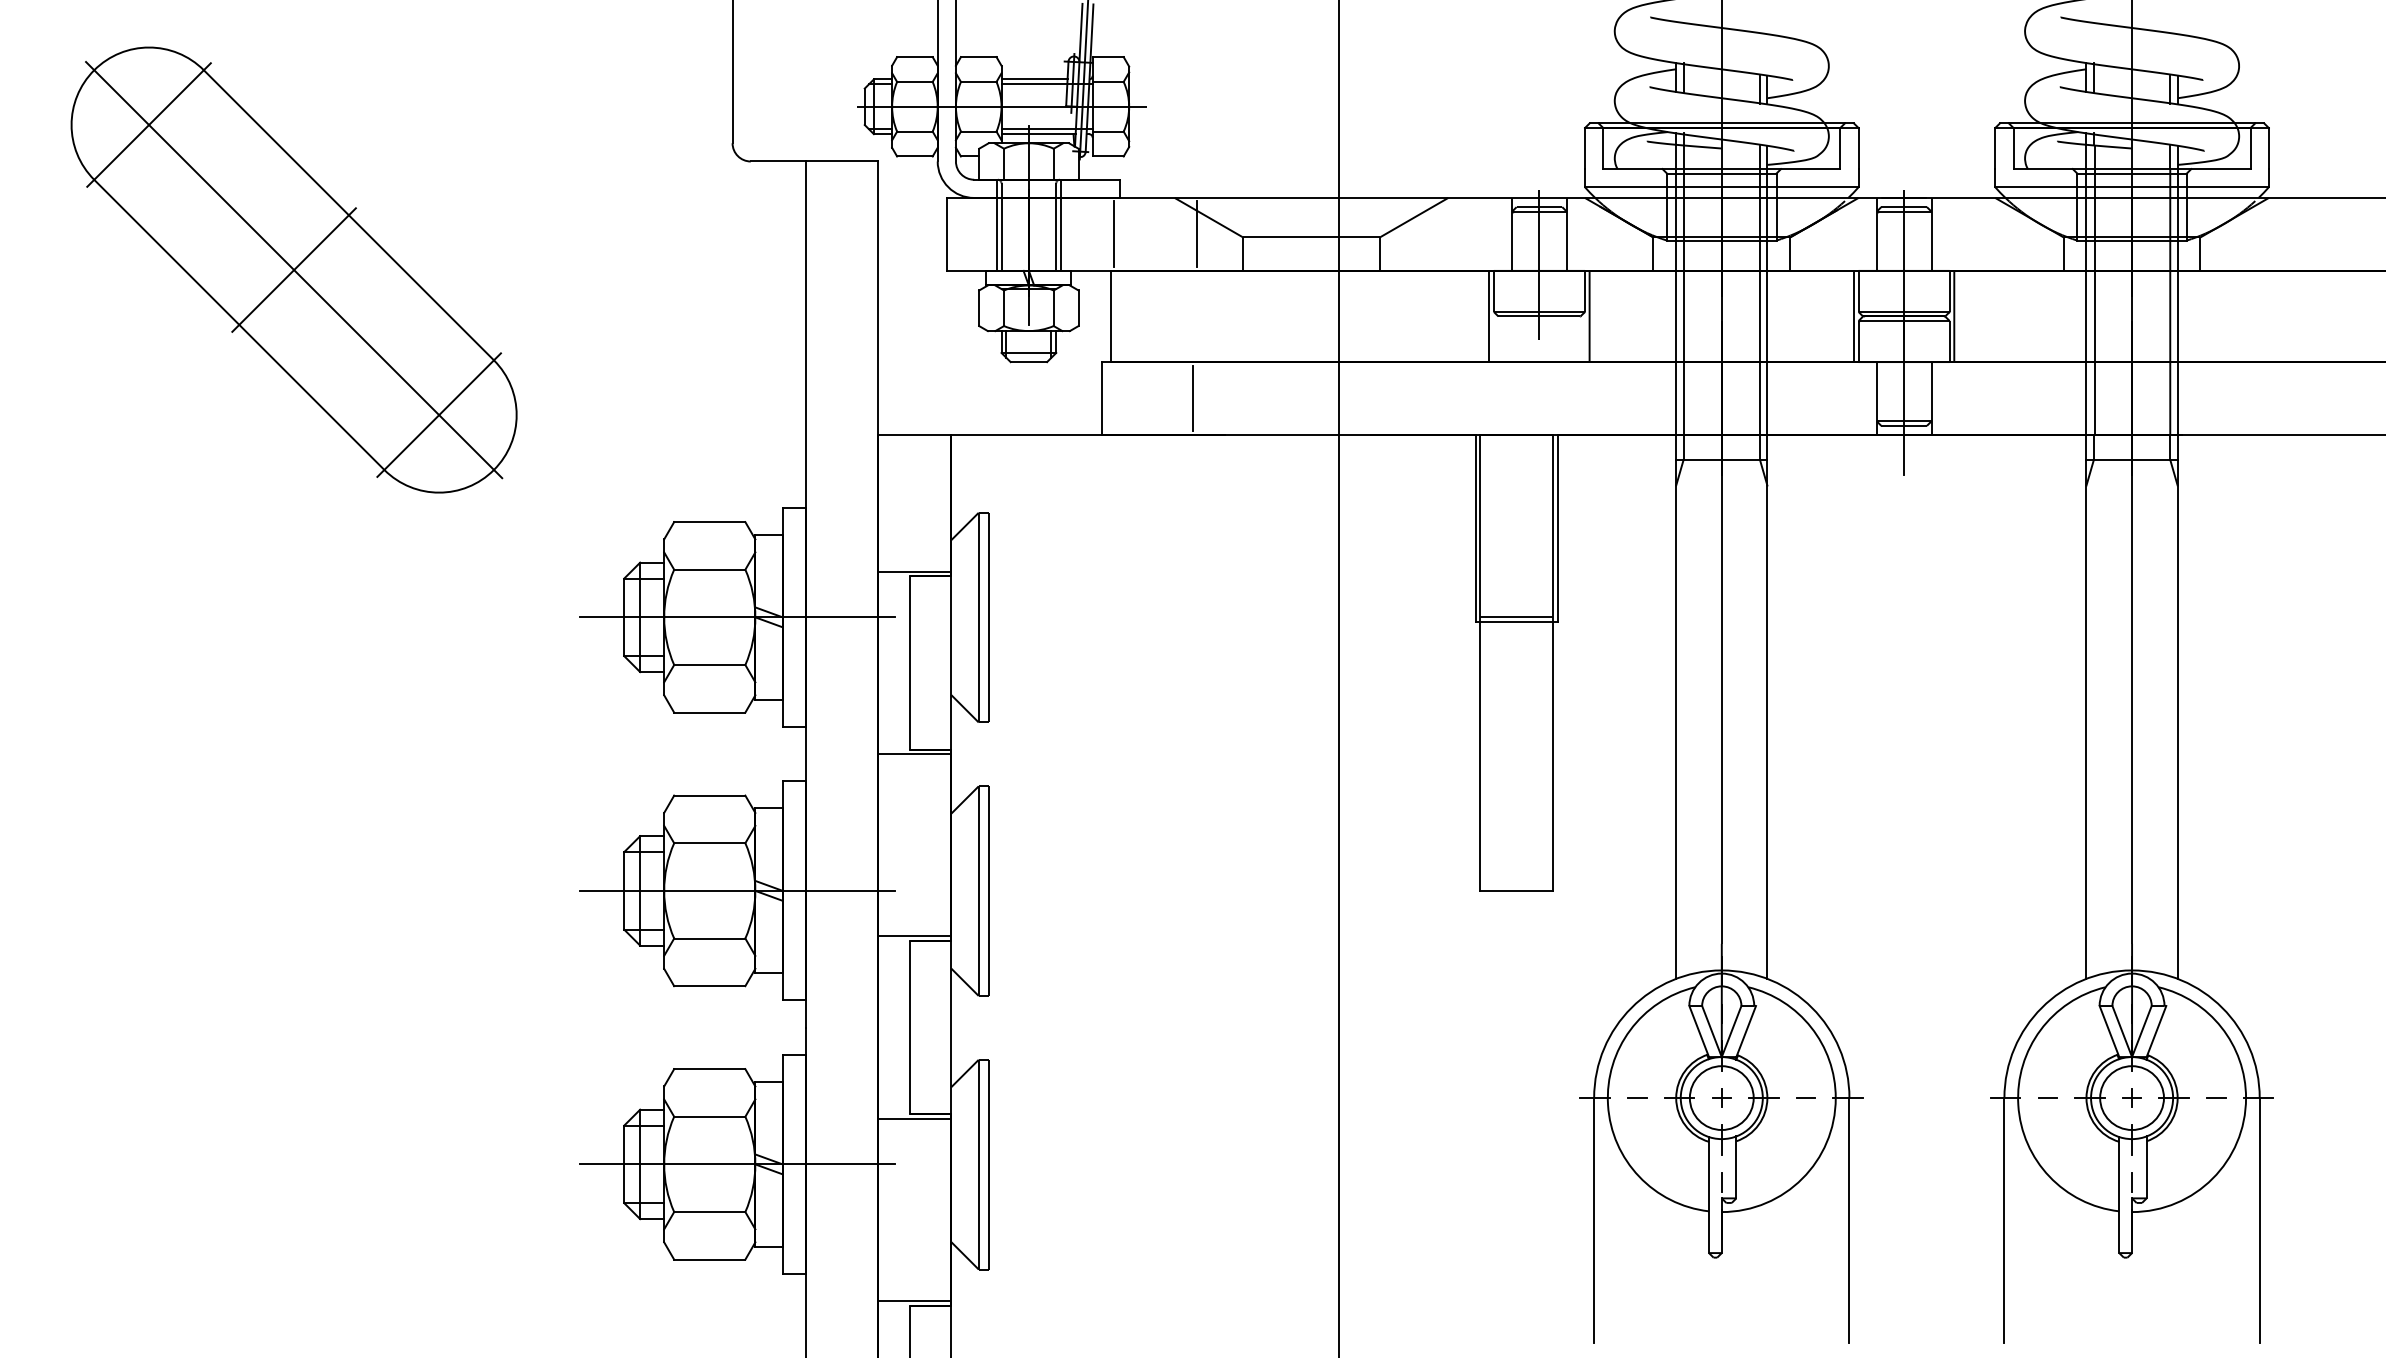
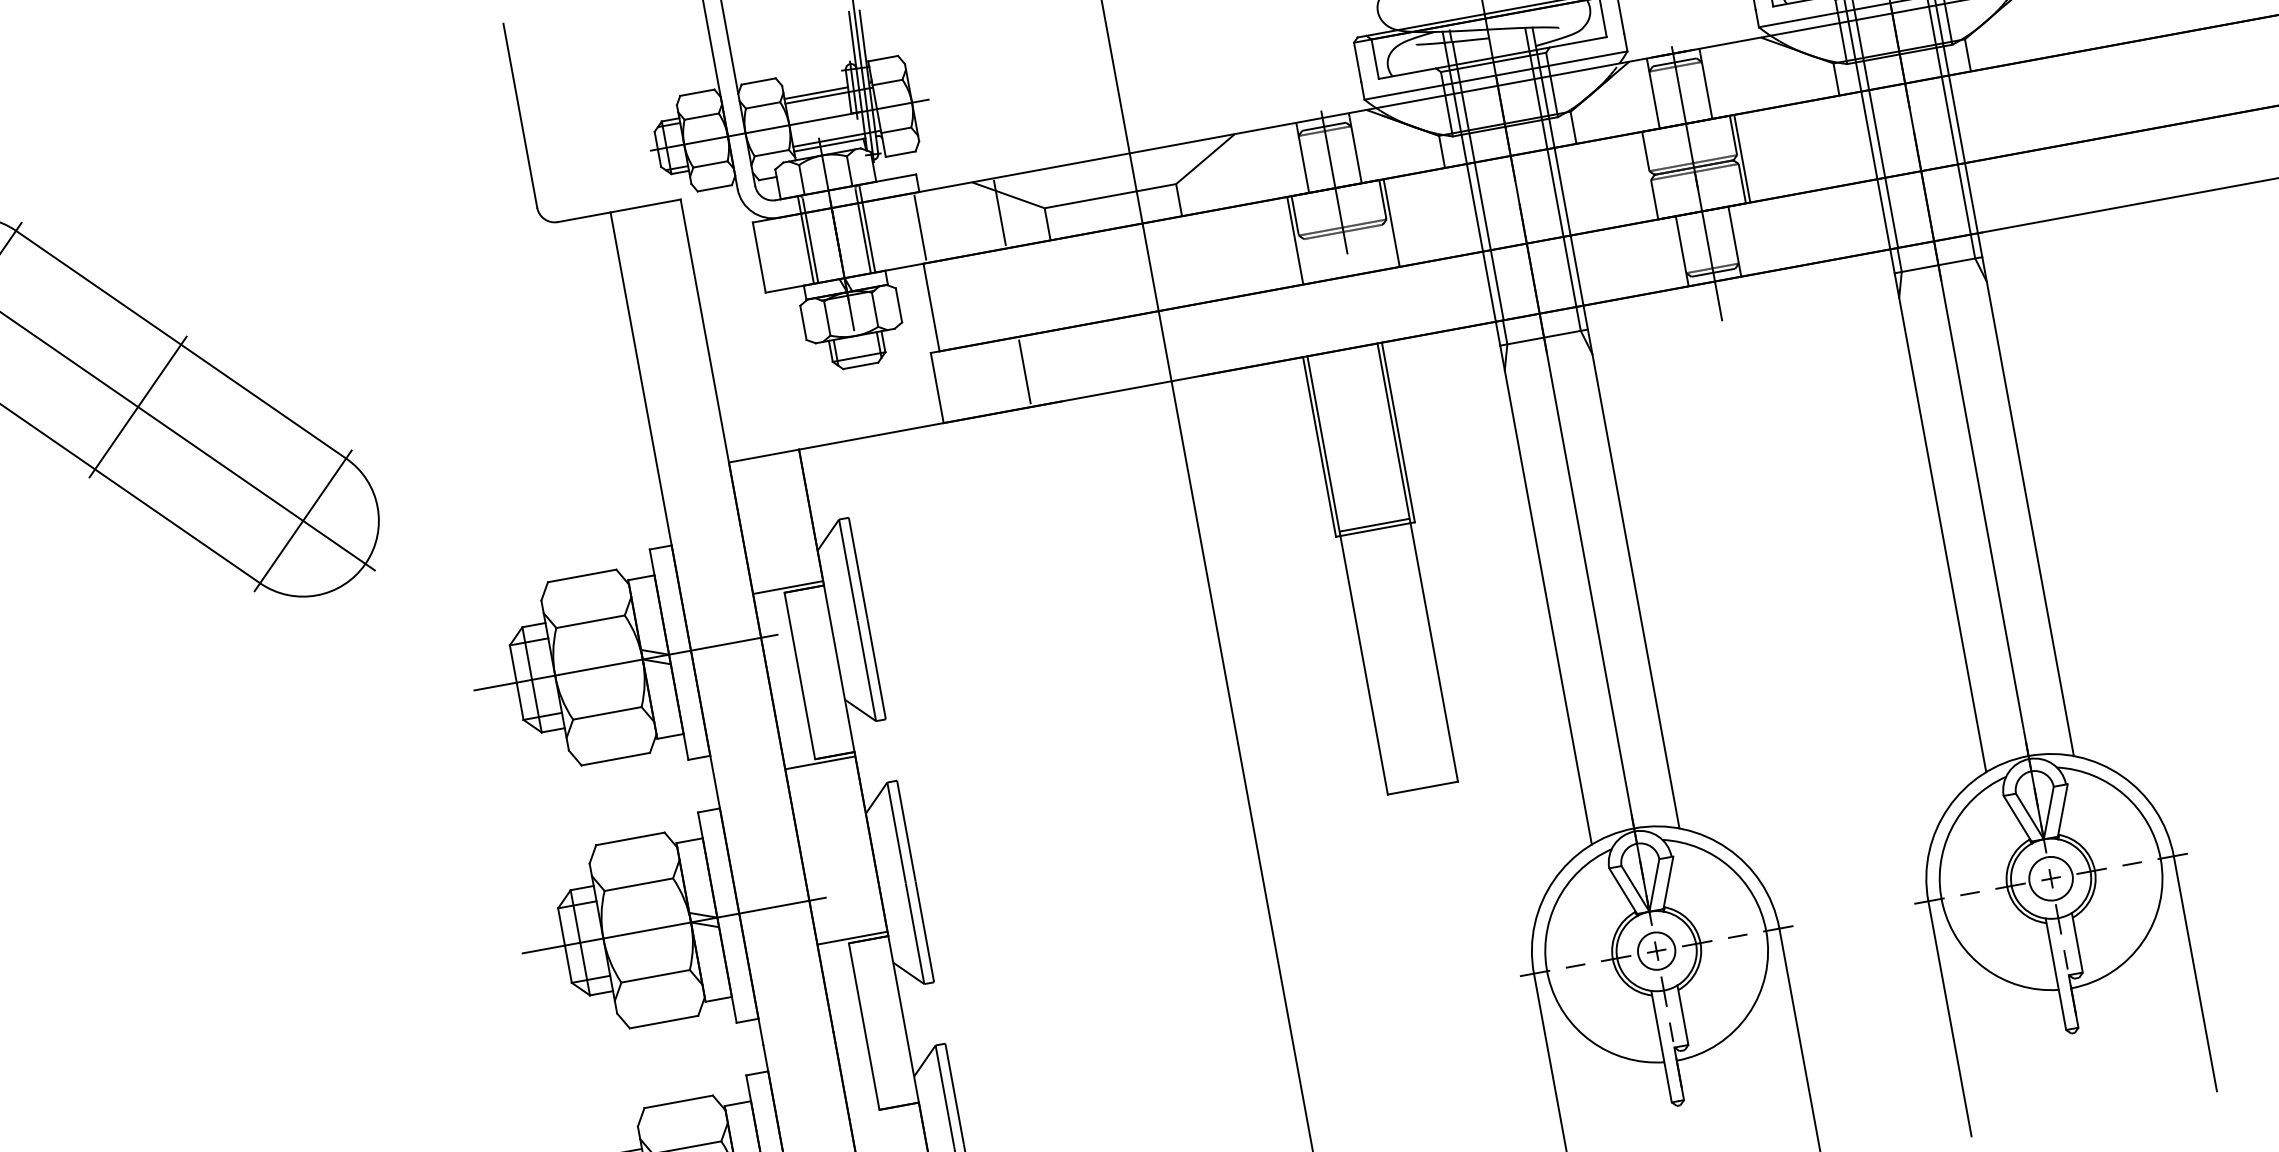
line: (1853, 316) -> (1645, 176), removed
circle: (1721, 1098) -> (1656, 951), size x0.6
circle: (2131, 1098) -> (2050, 879), size x0.7
line: (914, 1118) -> (884, 1113), removed

